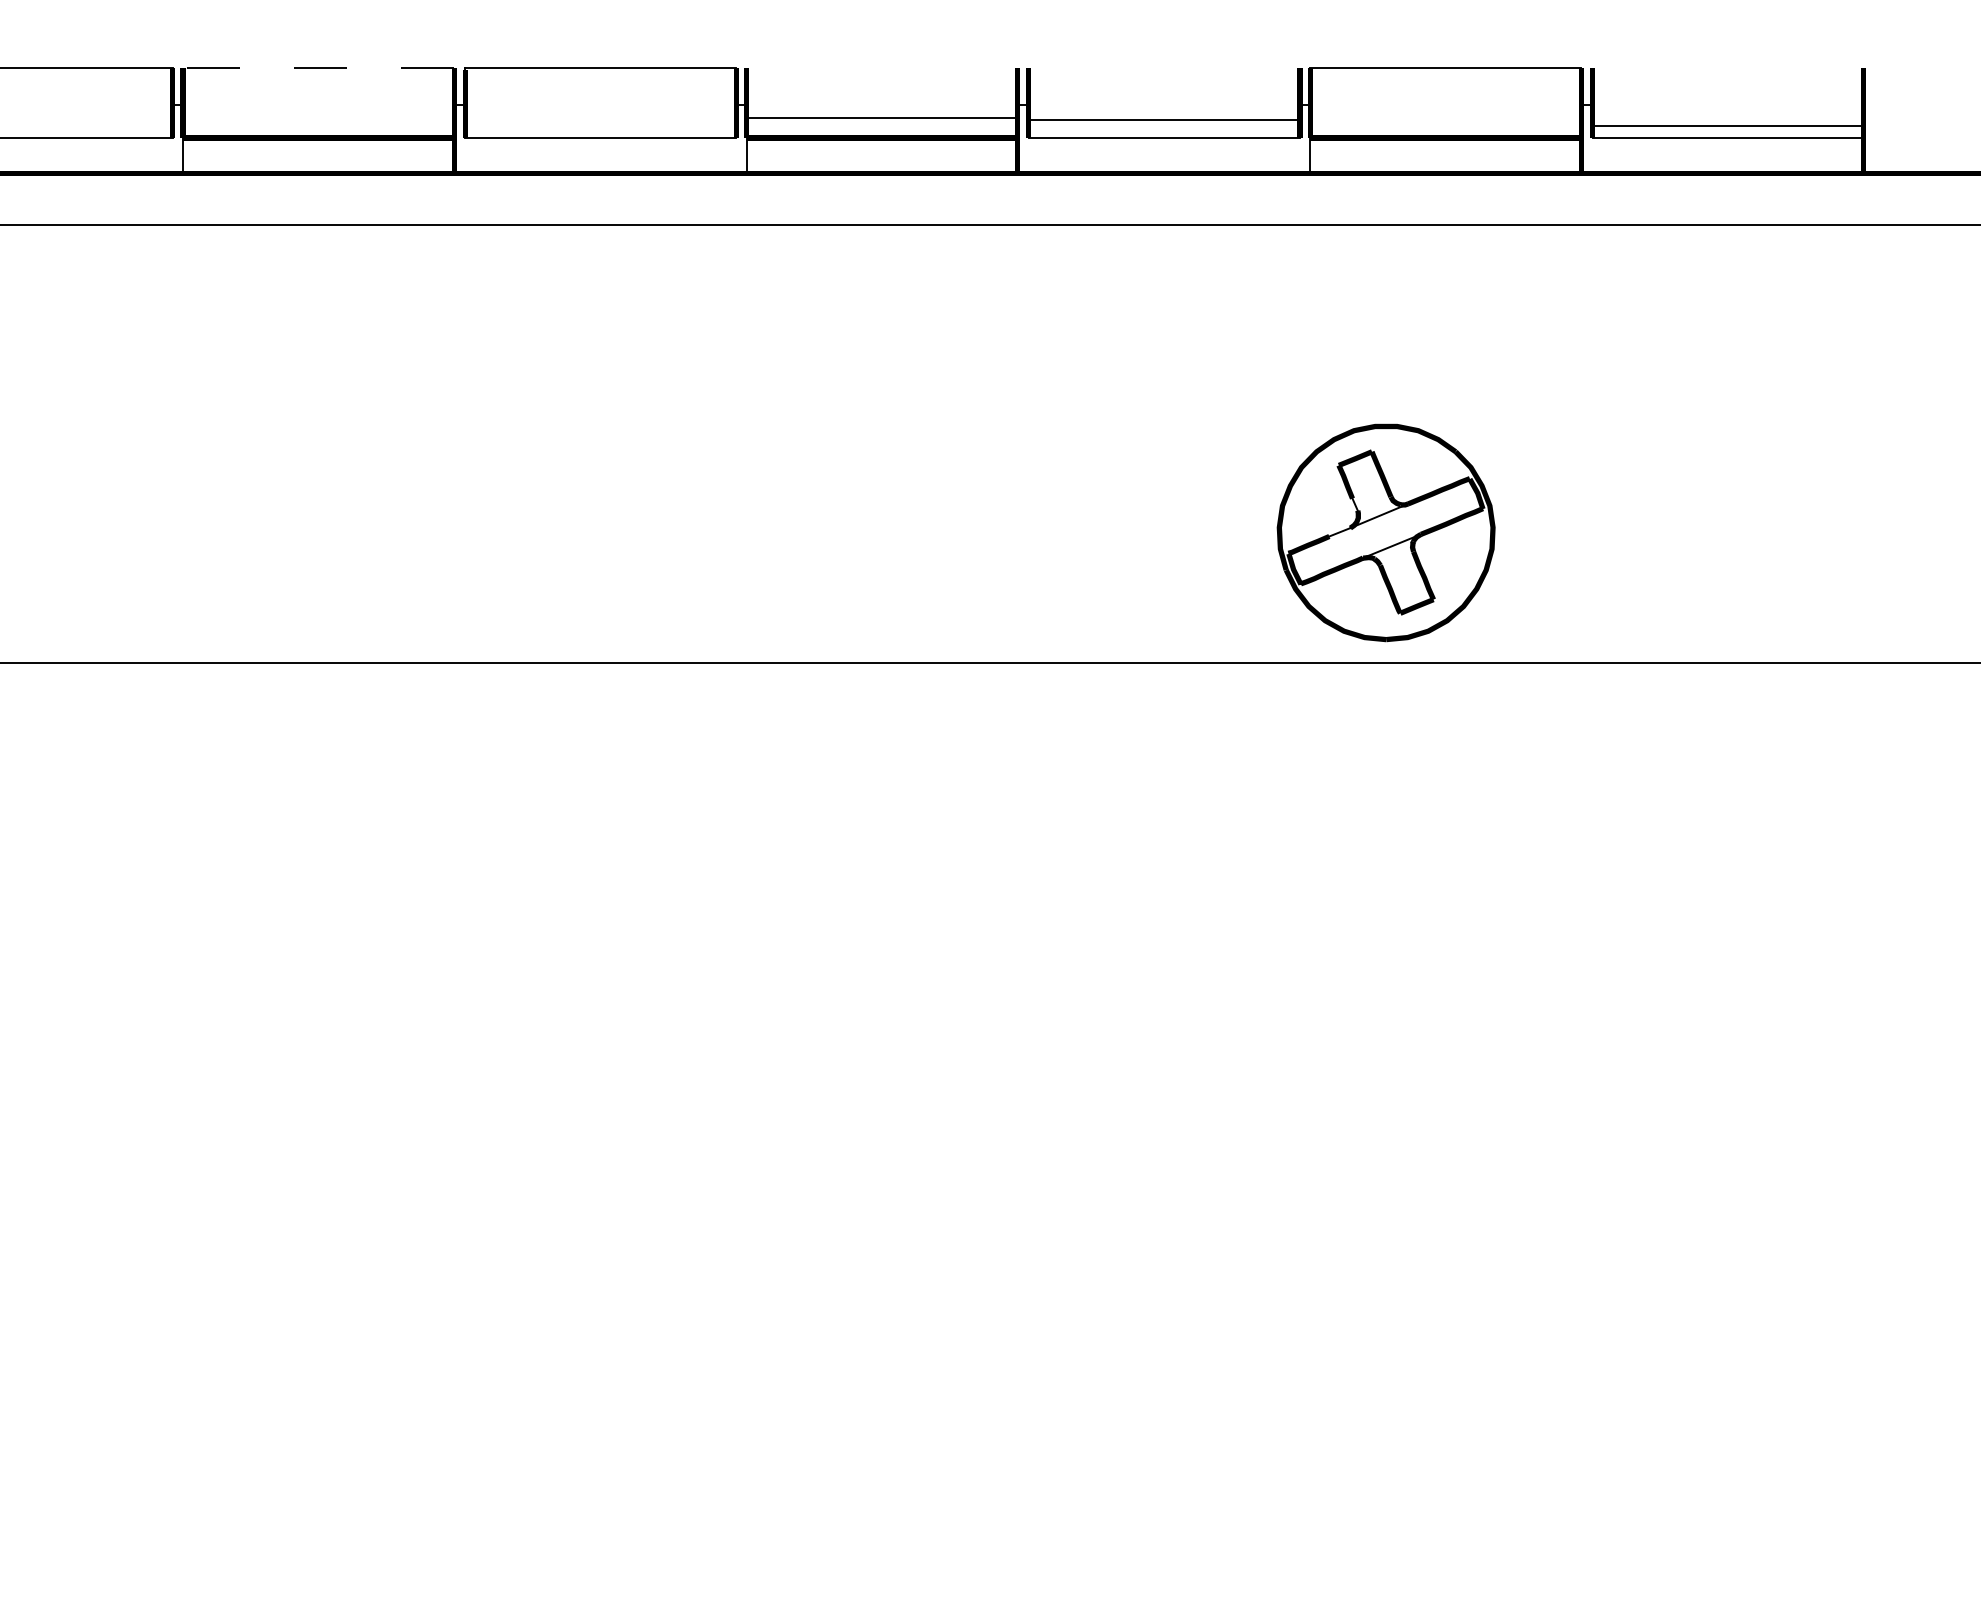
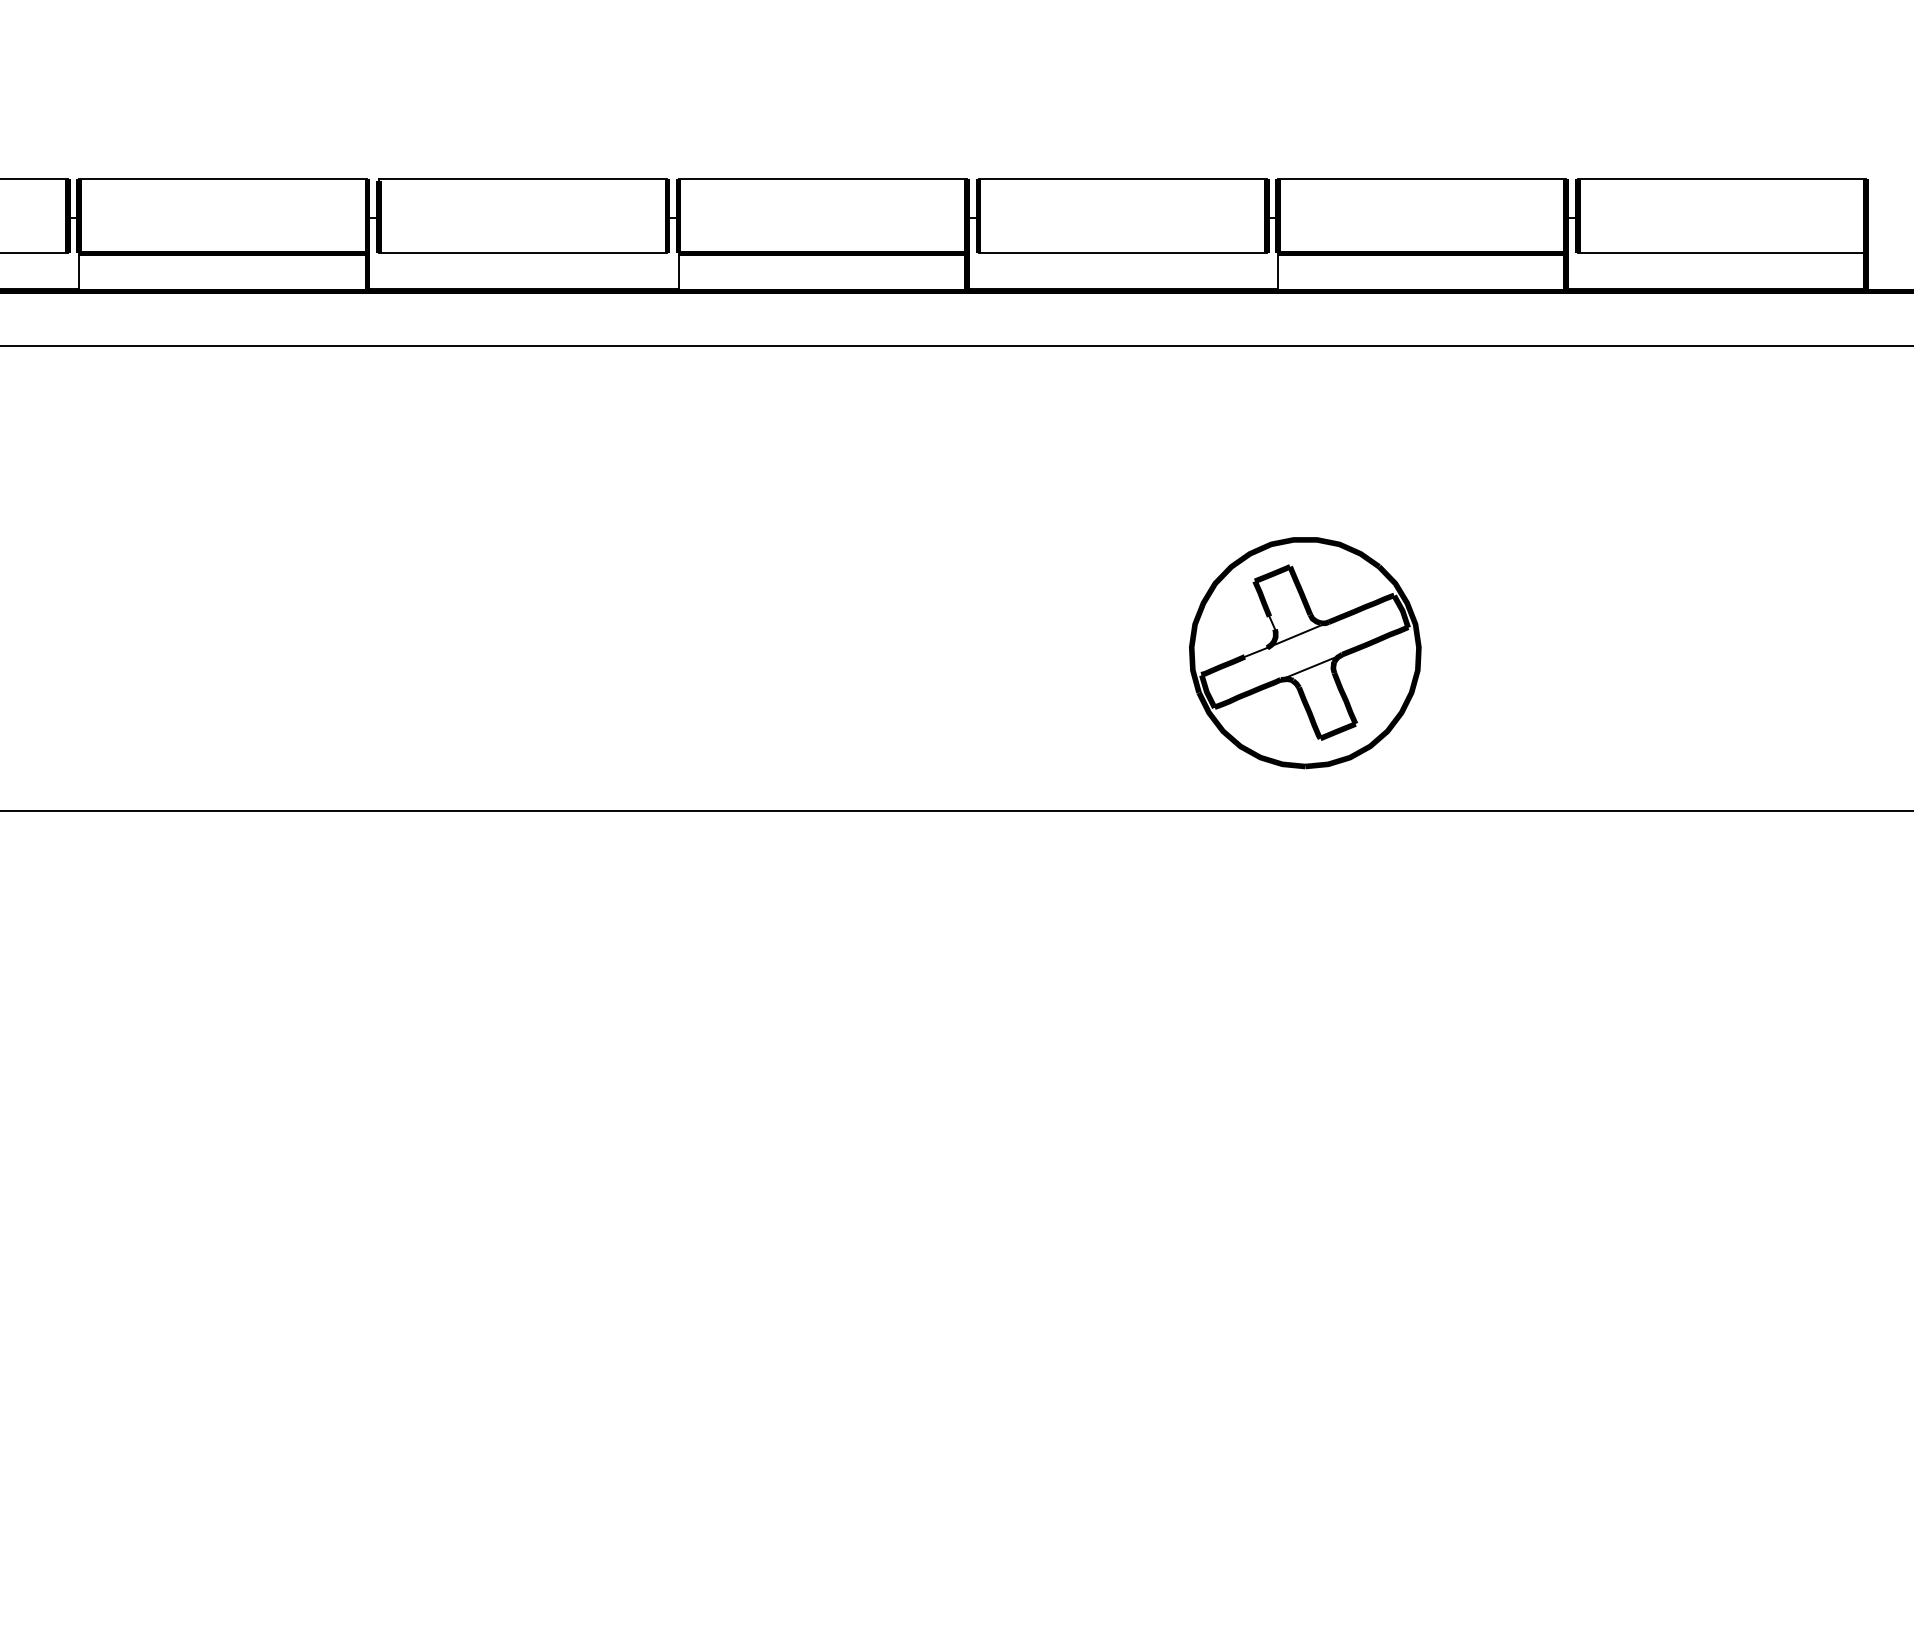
line: (318, 68) -> (223, 179), dashed -> solid
line: (881, 118) -> (821, 179), moved
line: (1163, 120) -> (1121, 179), moved
line: (1727, 126) -> (1721, 179), moved
part: (1385, 532) -> (1304, 652), moved

